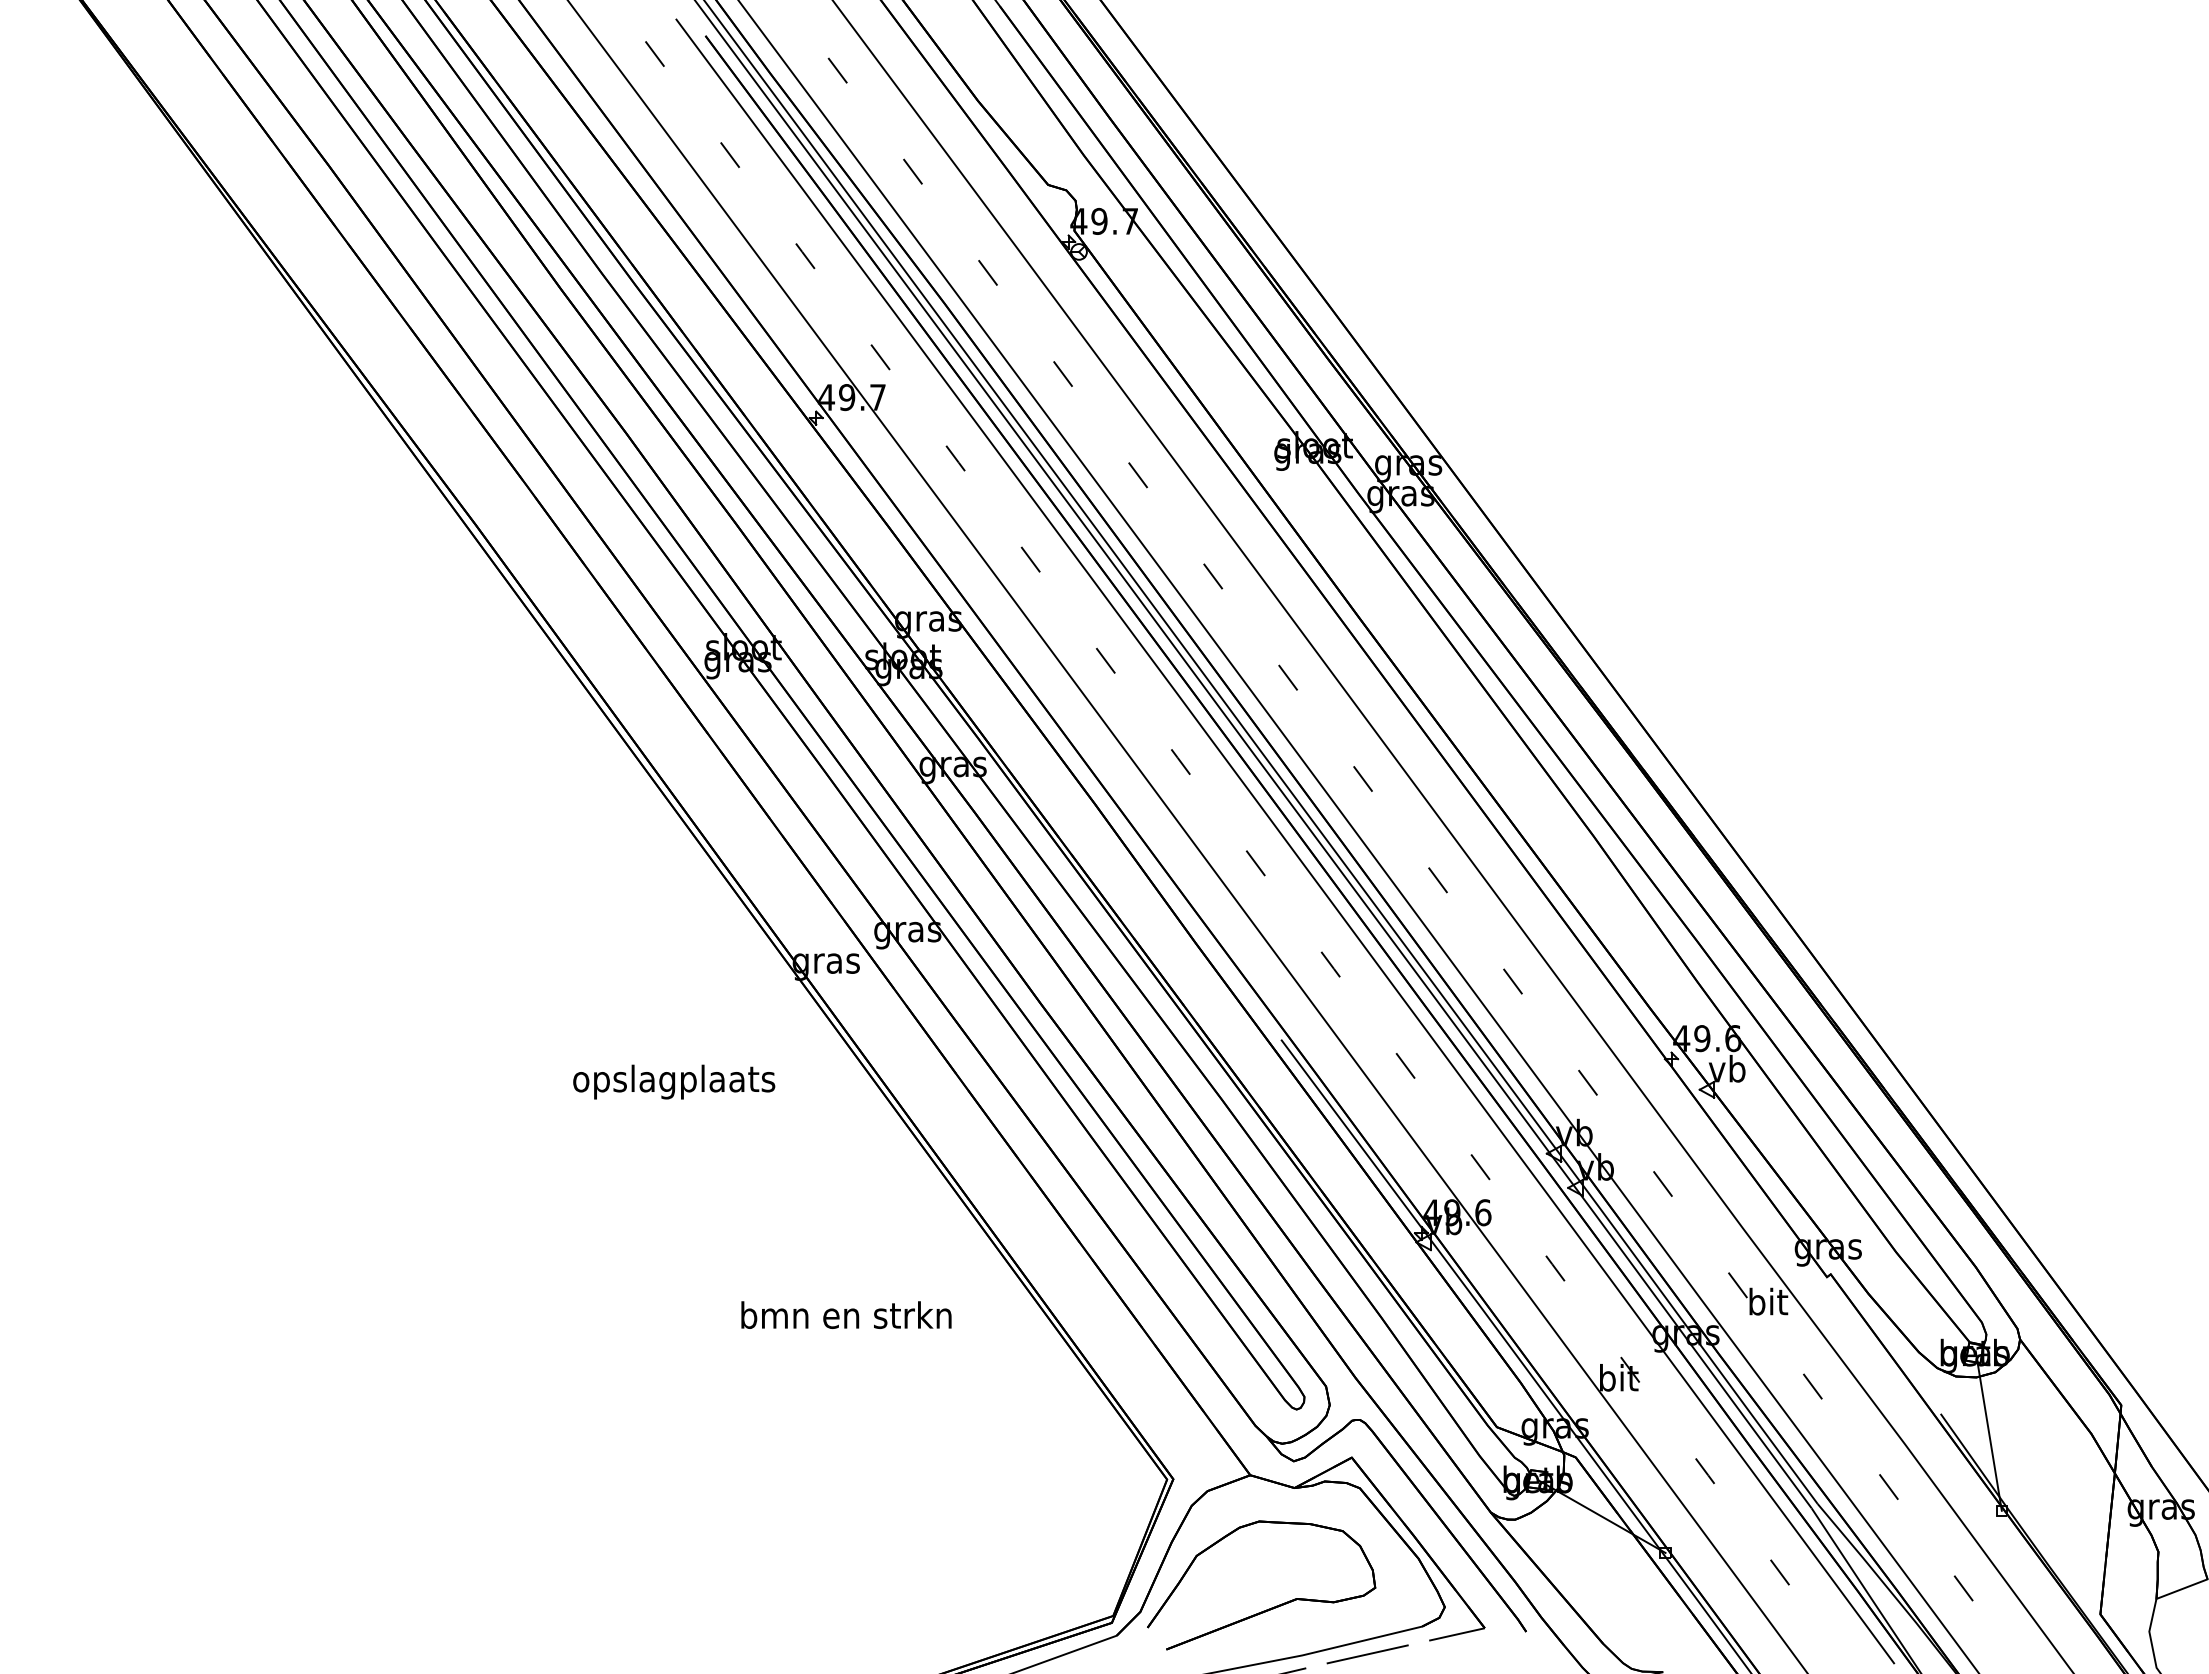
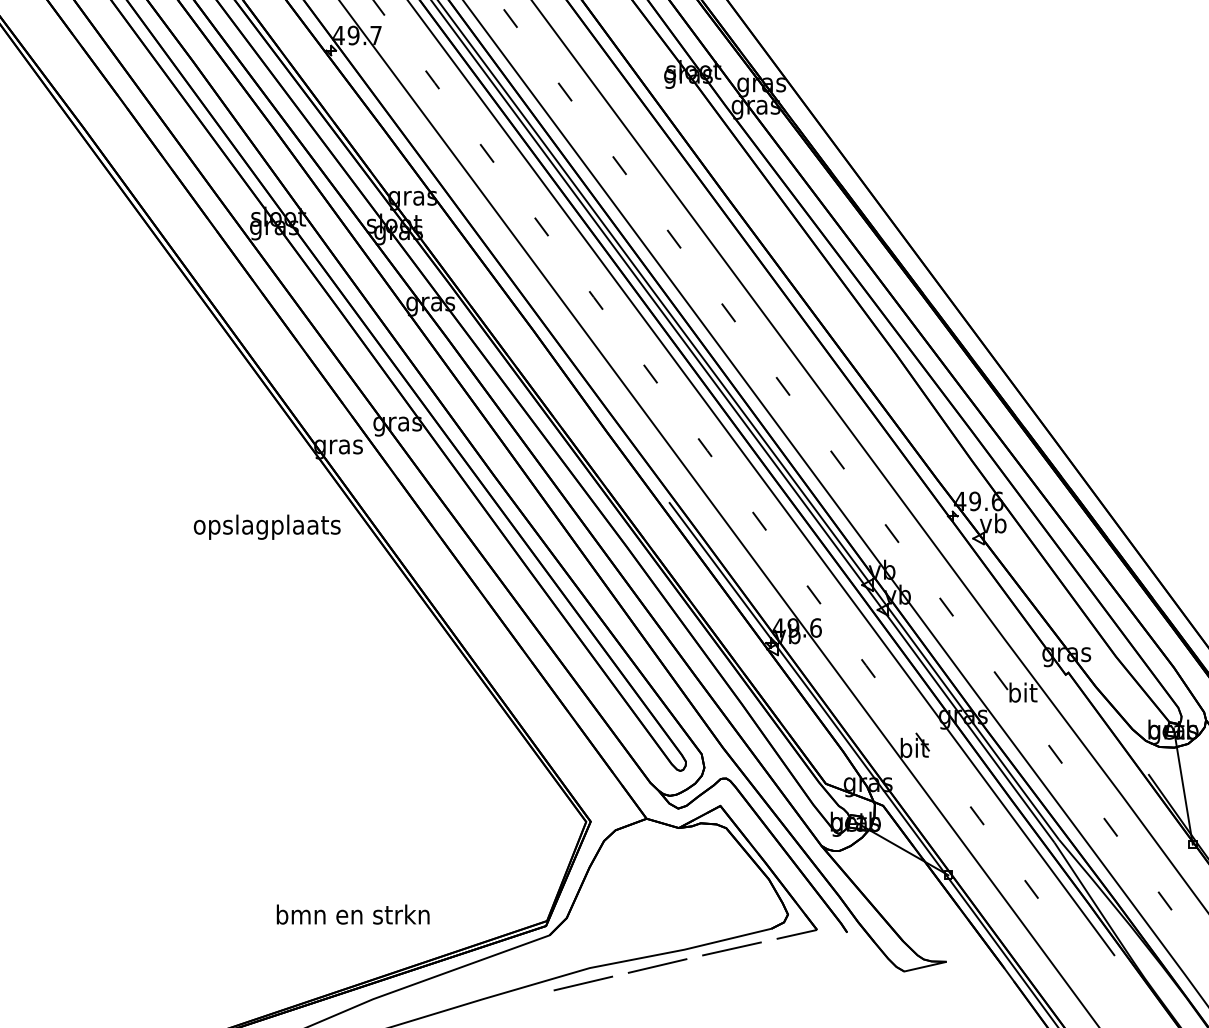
text: (674, 1081) -> (267, 526), moved
text: (846, 1314) -> (353, 914), moved
part: (1268, 1608) -> (659, 915), removed

